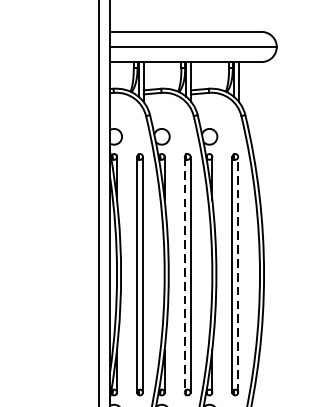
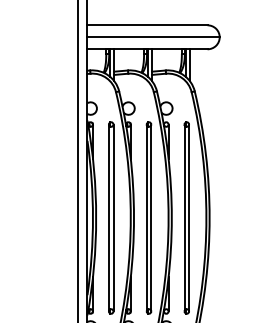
line: (238, 274) -> (189, 217), dashed -> solid
line: (184, 275) -> (146, 218), dashed -> solid

